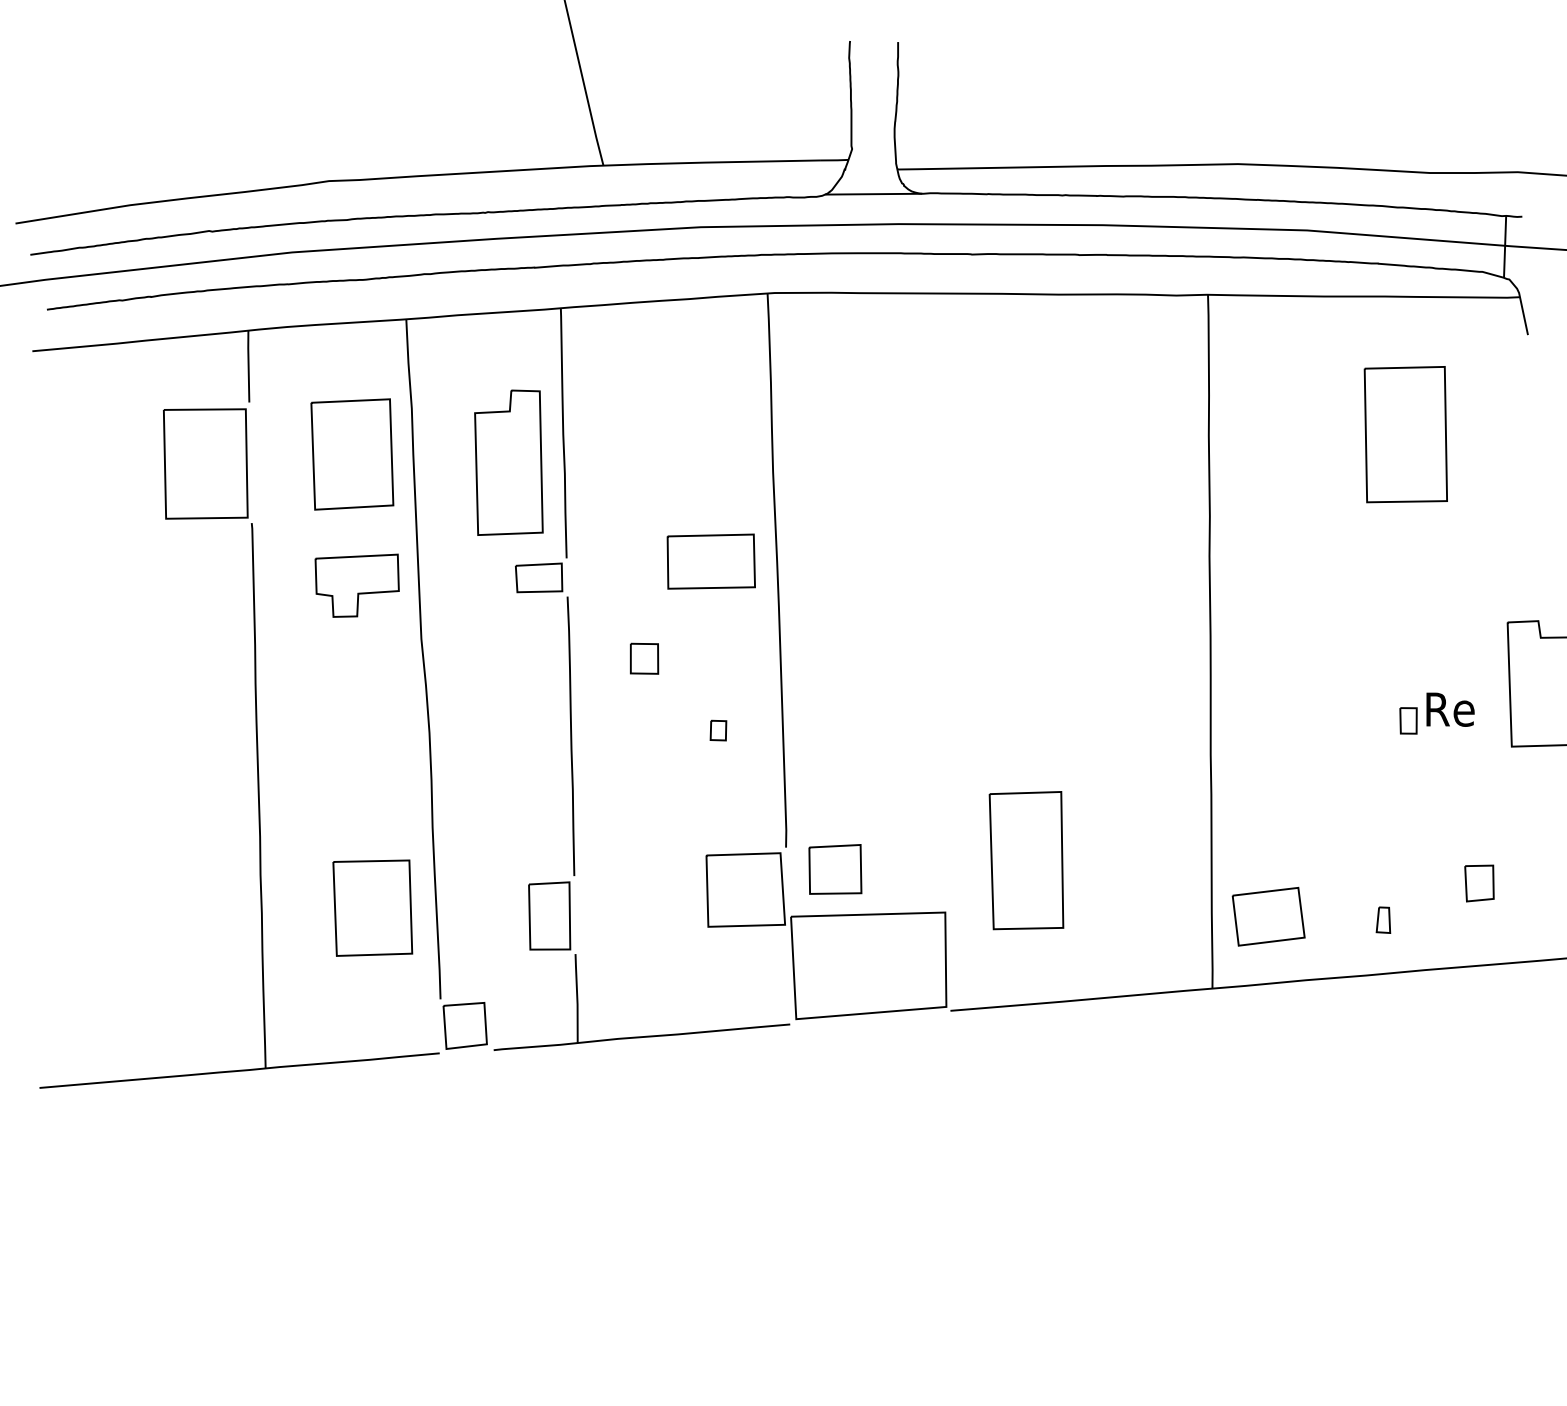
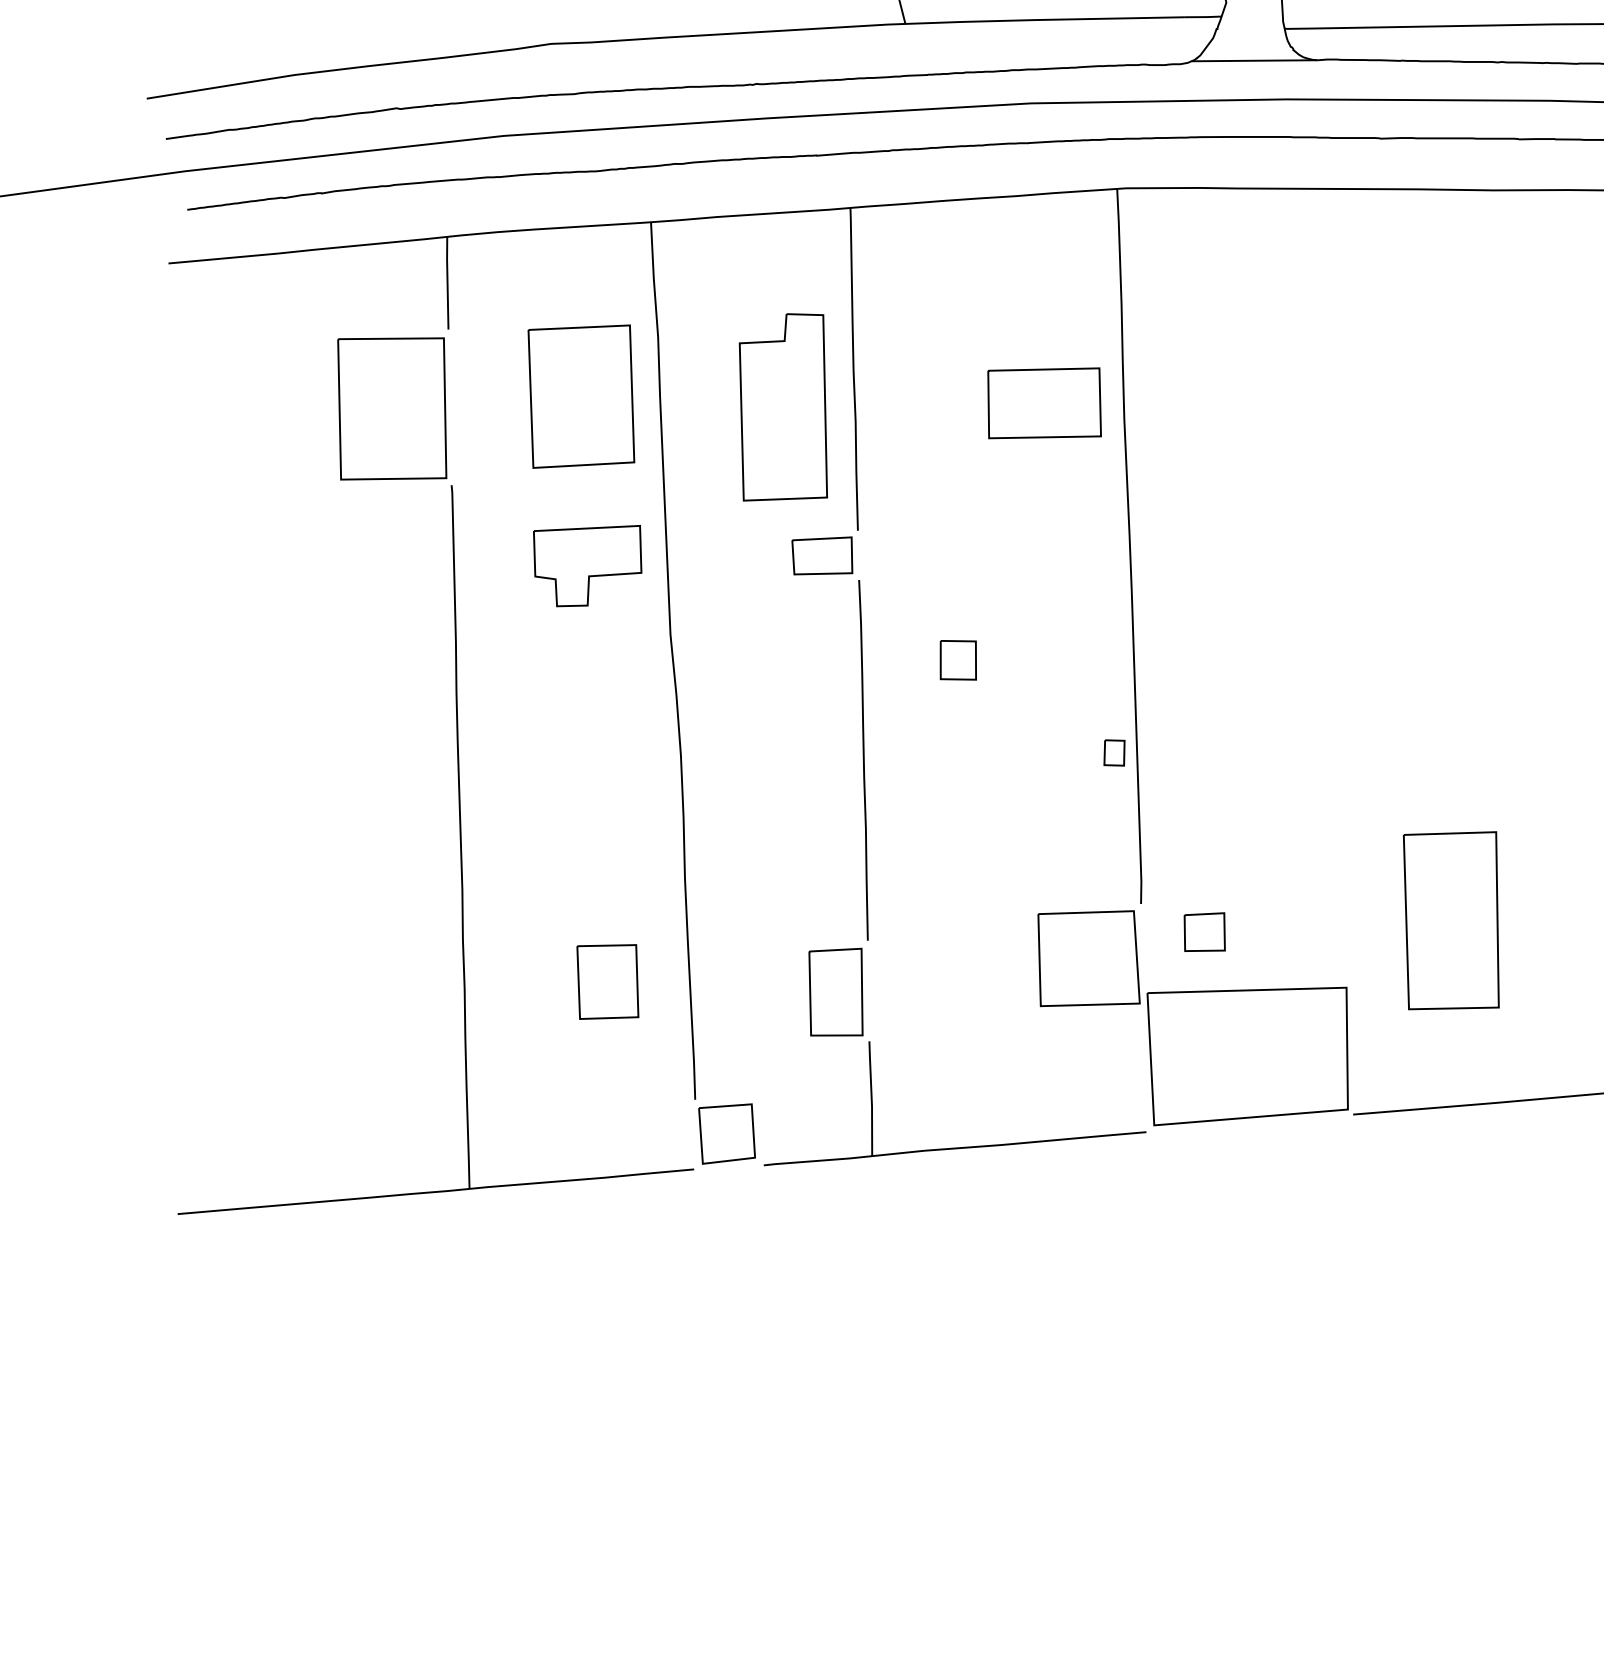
part: (710, 561) -> (1043, 403), moved
part: (718, 730) -> (1114, 752), moved
part: (835, 869) -> (1204, 932), size x0.6
part: (372, 907) -> (607, 981), size x0.6

